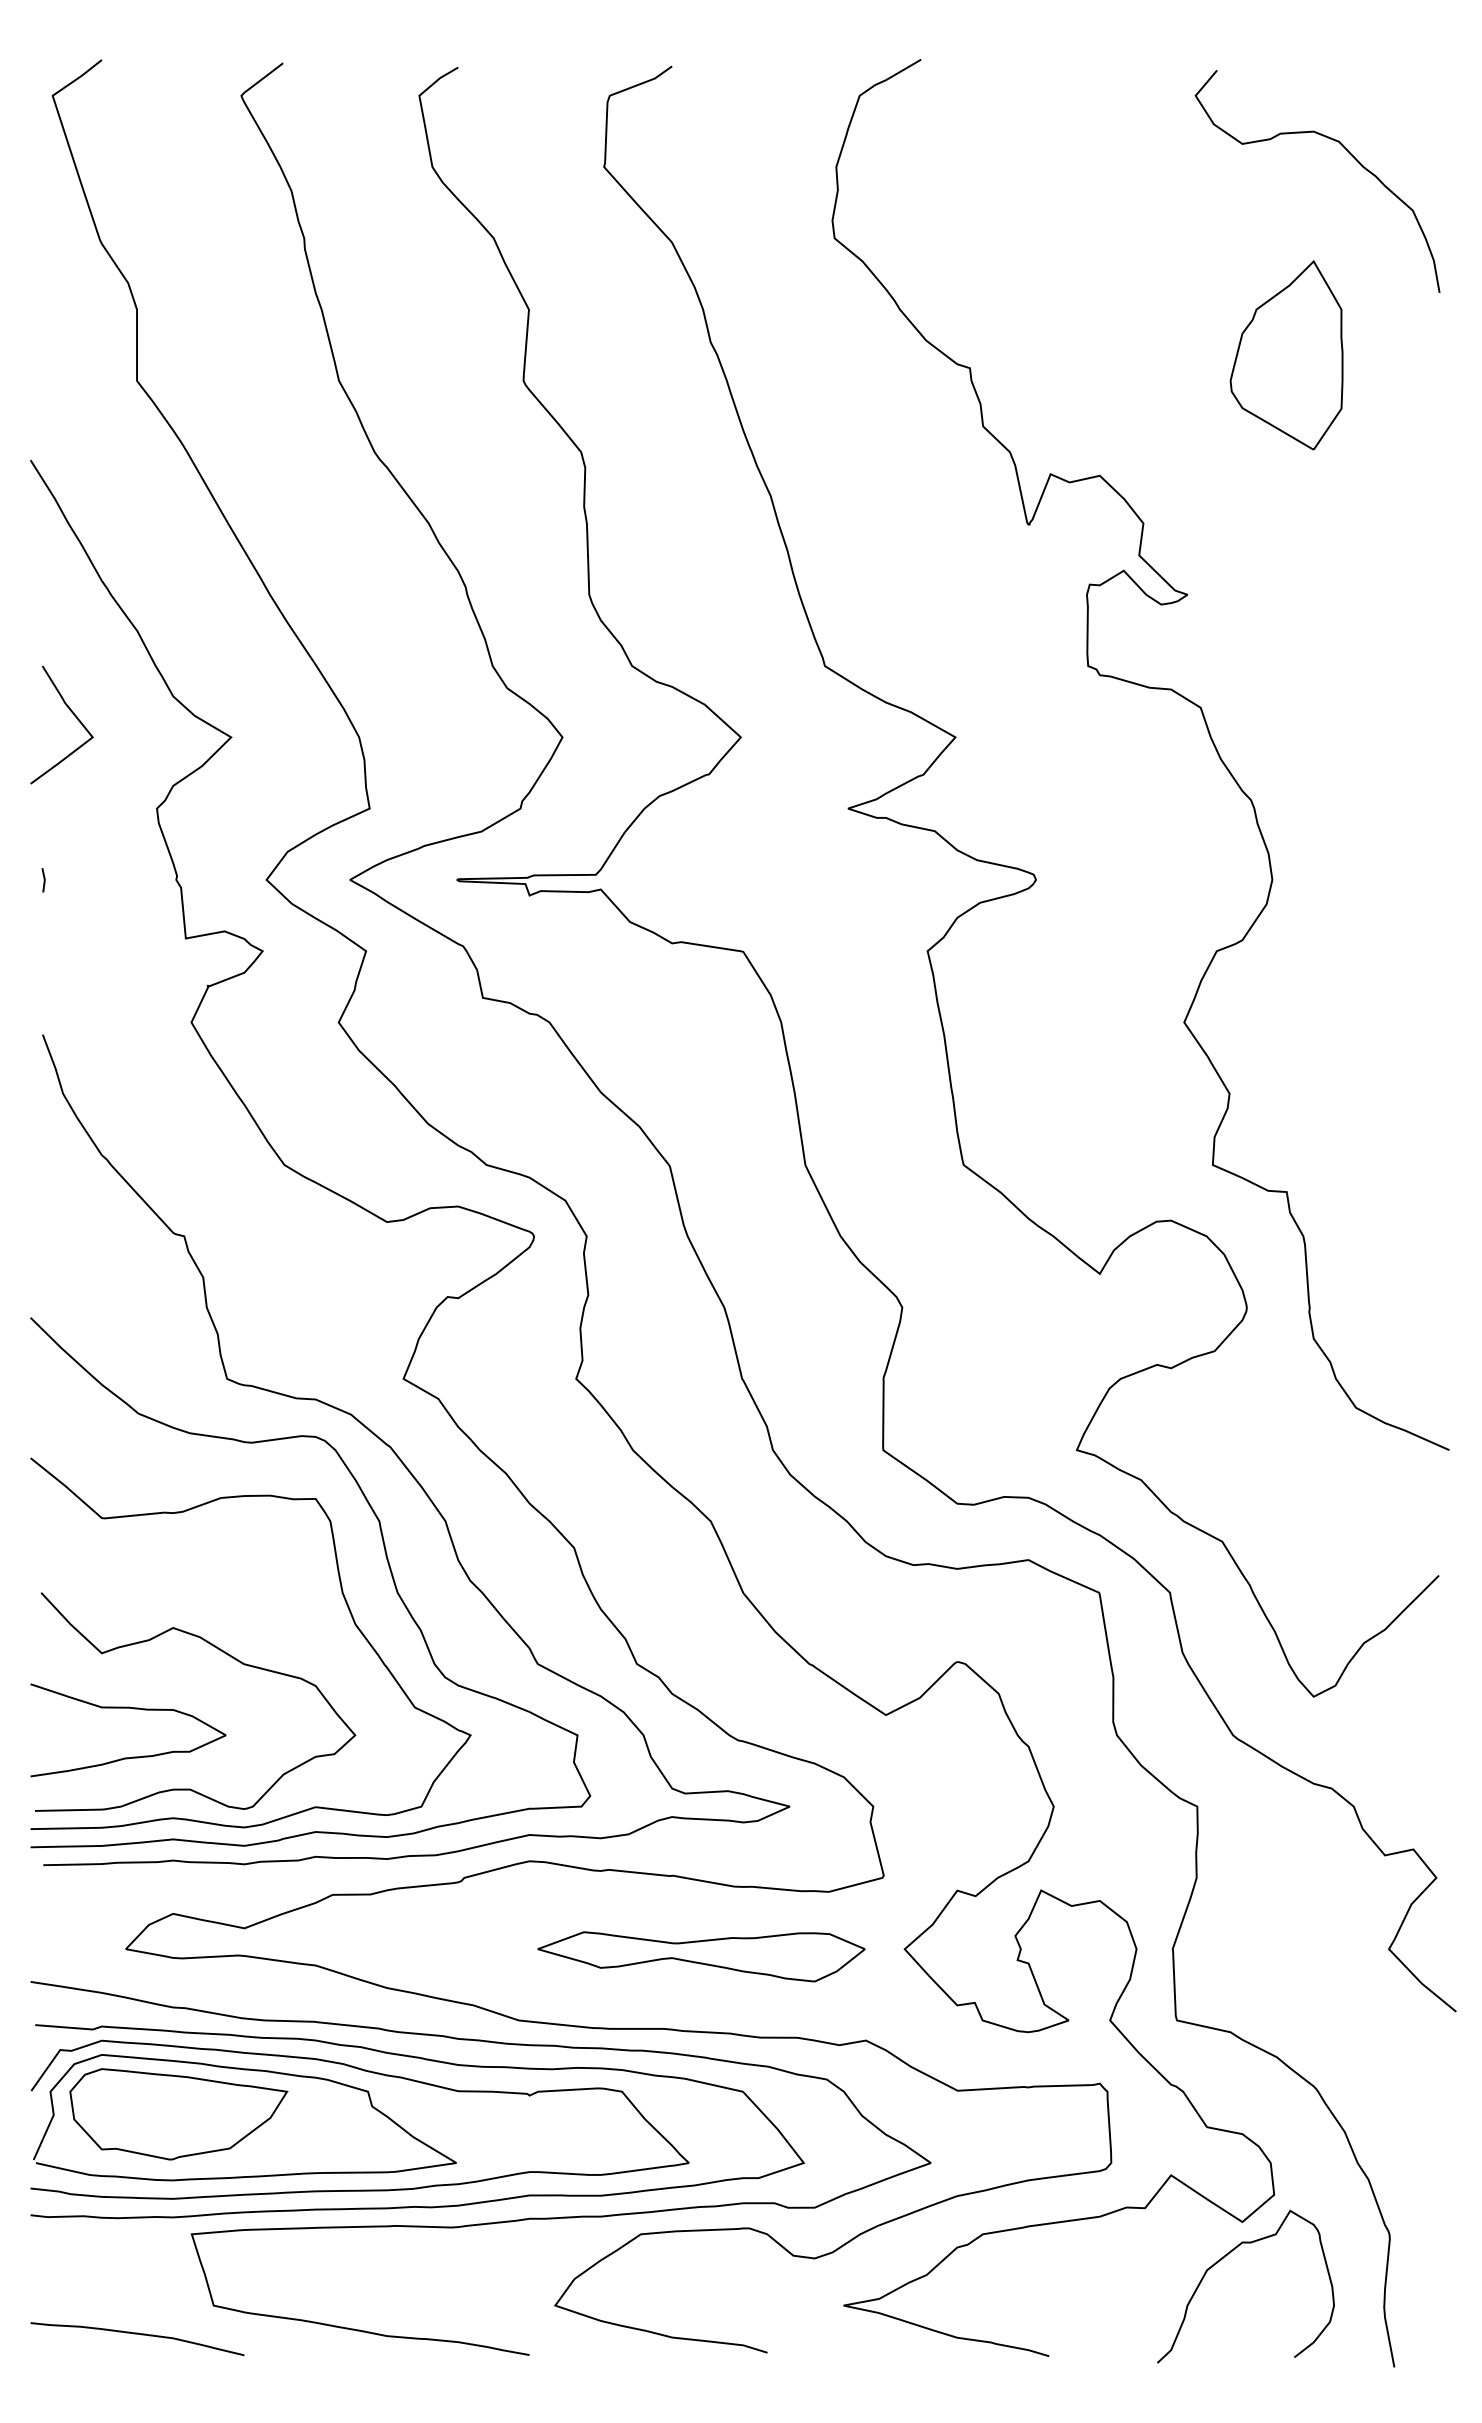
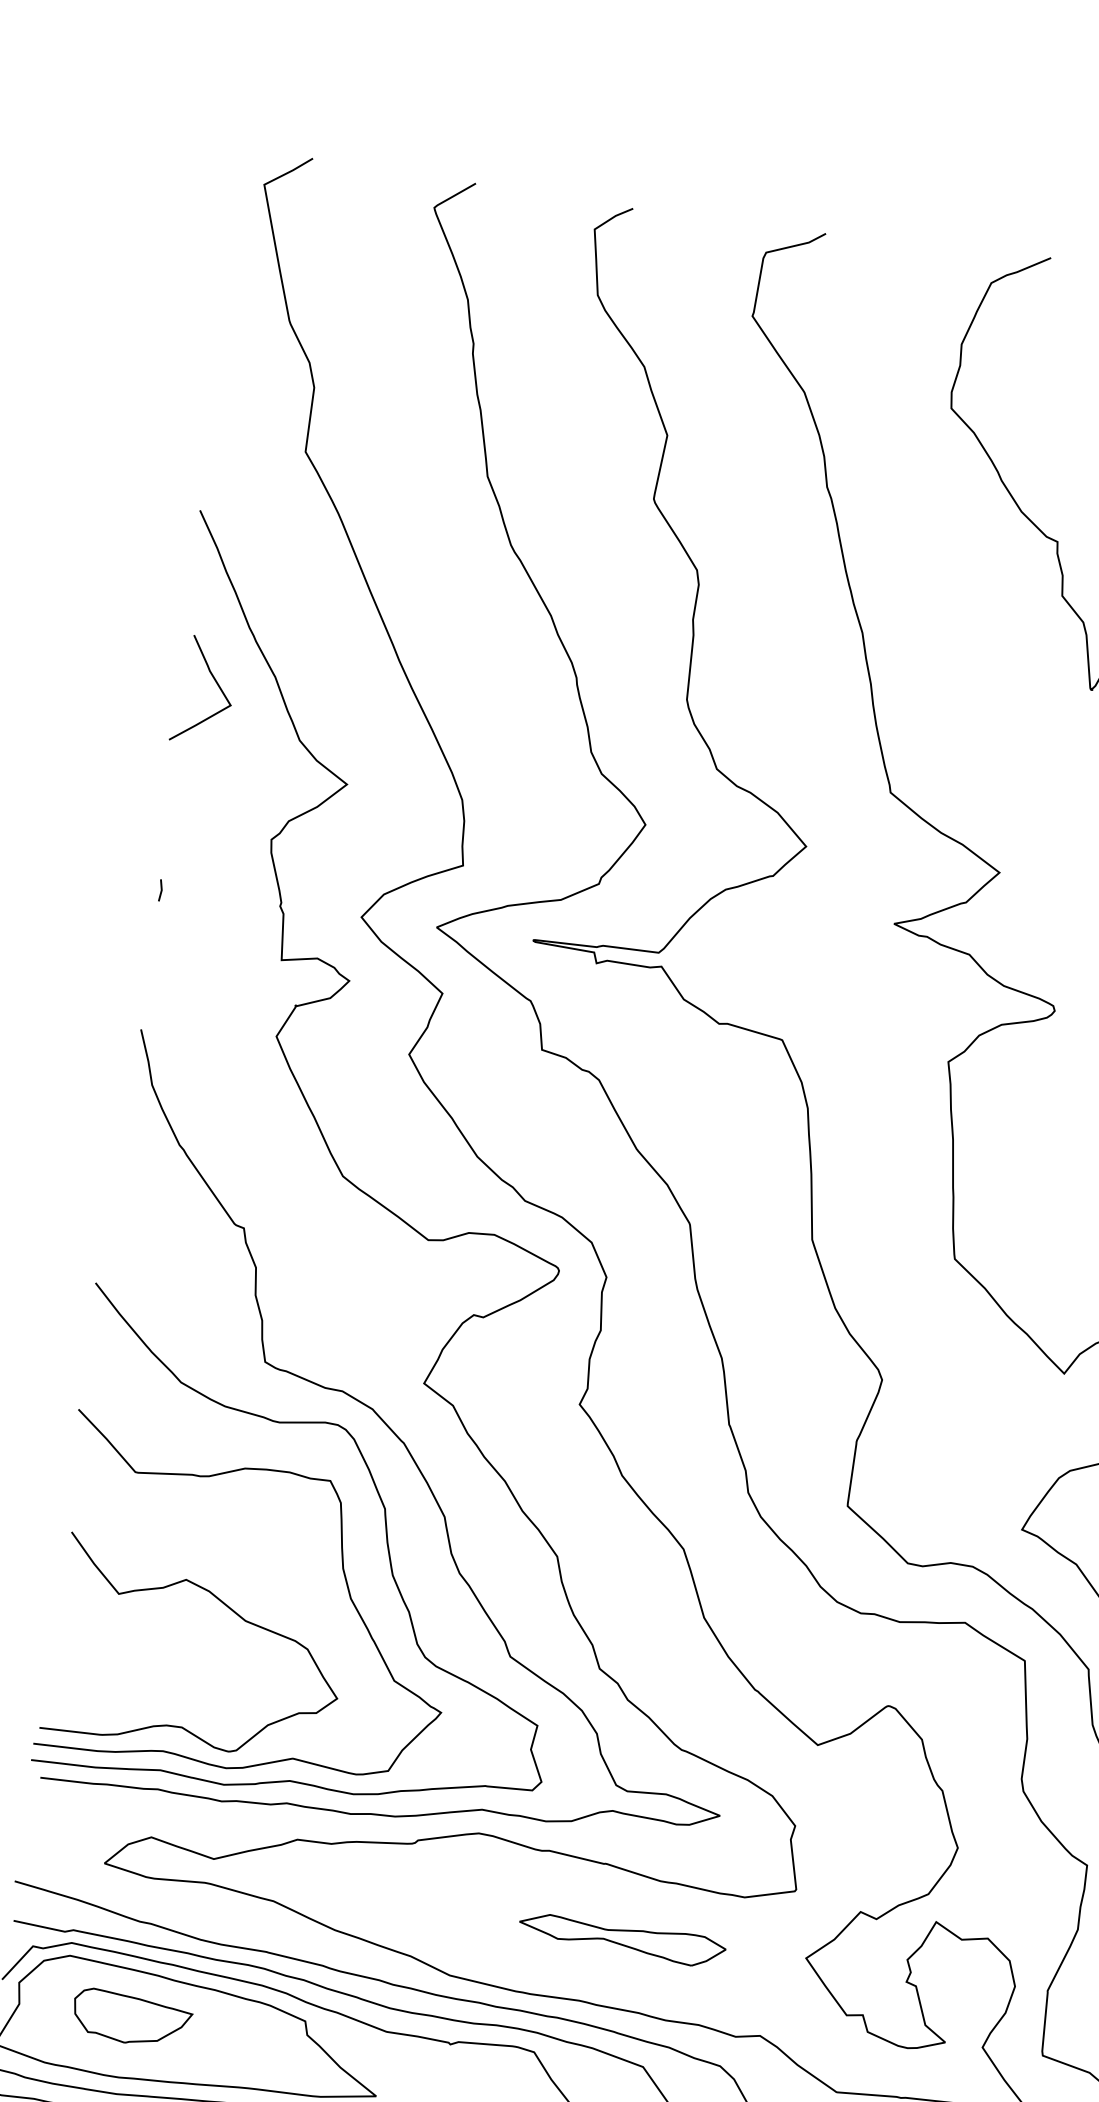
curve: (73, 715) -> (216, 683), moved
curve: (133, 1709) -> (140, 1648), removed
part: (701, 1956) -> (622, 1940), size x0.7
part: (178, 2114) -> (131, 2018), size x0.6

